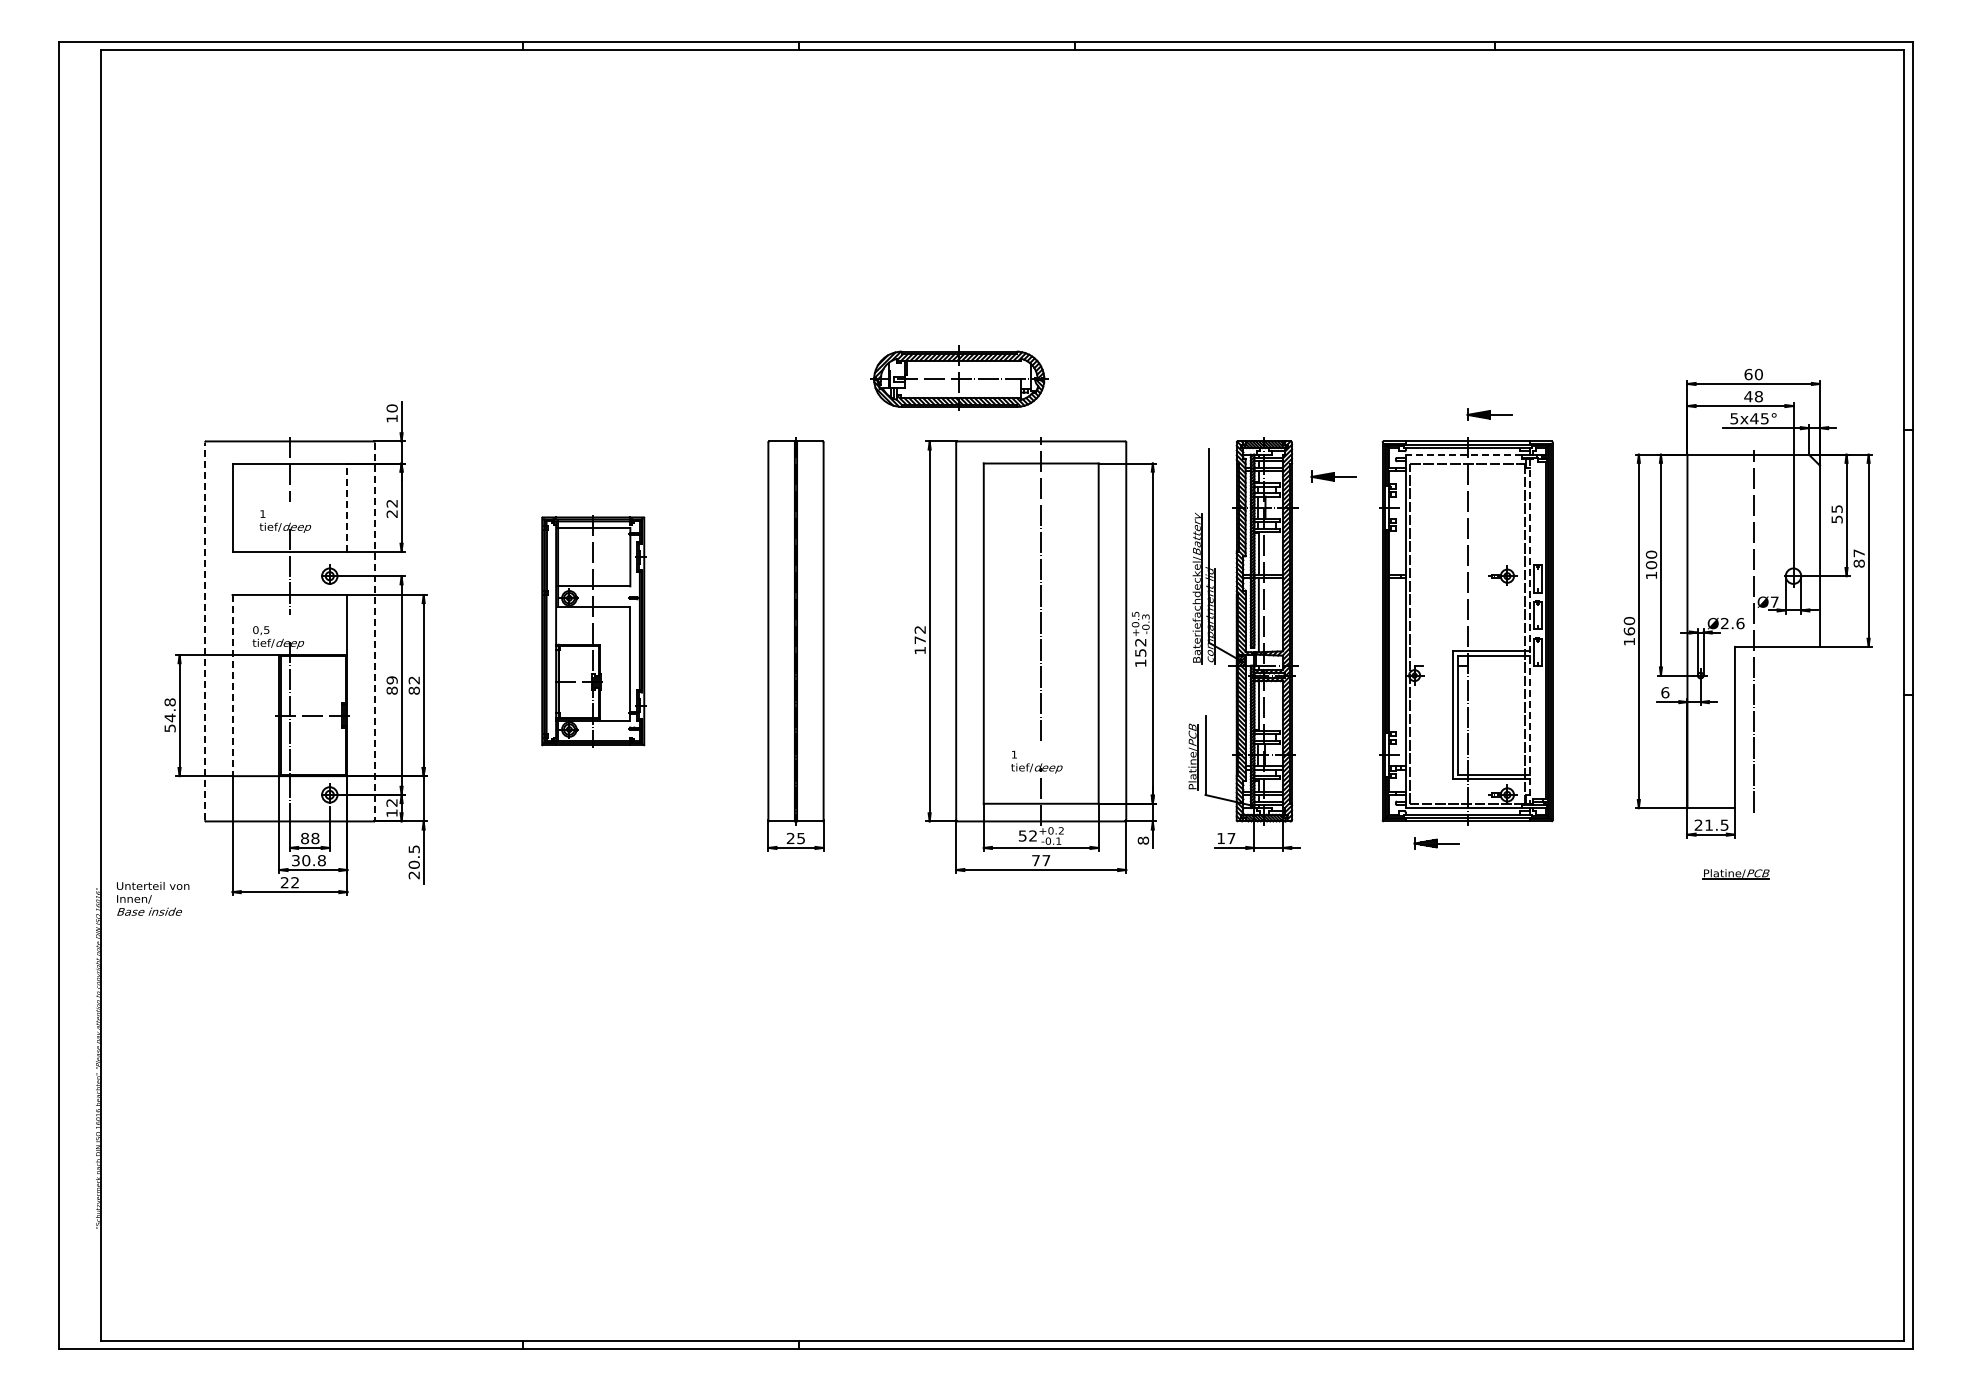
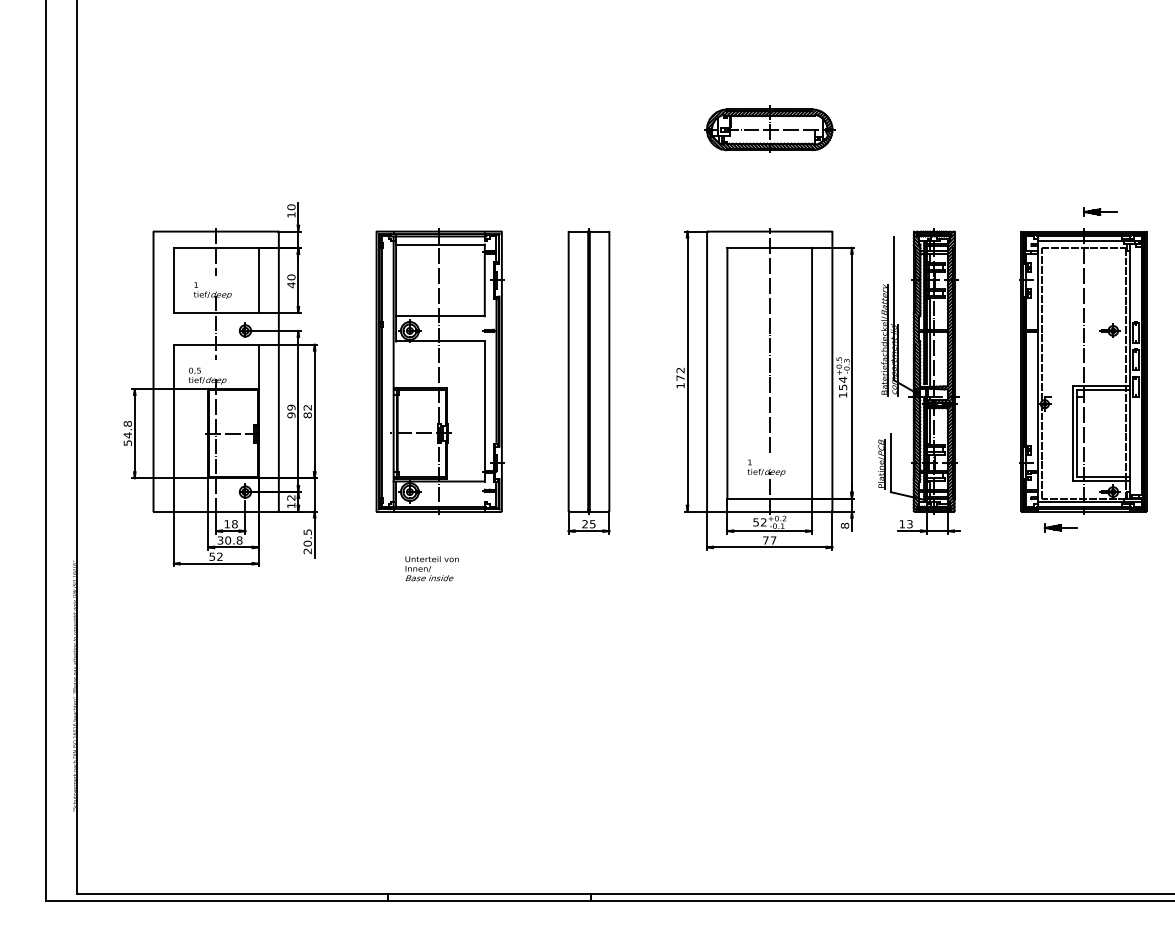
part: (959, 377) -> (769, 128), moved
line: (1463, 454) -> (1080, 241), dashed -> solid
part: (1333, 476) -> (985, 257), removed
line: (347, 507) -> (258, 280), dashed -> solid
text: (391, 508) -> (290, 281), 22 -> 40
line: (205, 631) -> (153, 371), dashed -> solid
line: (375, 631) -> (279, 371), dashed -> solid
part: (593, 631) -> (439, 371), size x1.67
line: (1529, 631) -> (1129, 371), dashed -> solid
text: (1140, 642) -> (842, 379), 152 -> 154
line: (232, 685) -> (173, 411), dashed -> solid
text: (391, 690) -> (290, 415), 89 -> 99
text: (305, 838) -> (227, 524), 88 -> 18
text: (1231, 838) -> (909, 524), 17 -> 13
text: (284, 882) -> (212, 556), 22 -> 52
text: (153, 898) -> (432, 568), moved

